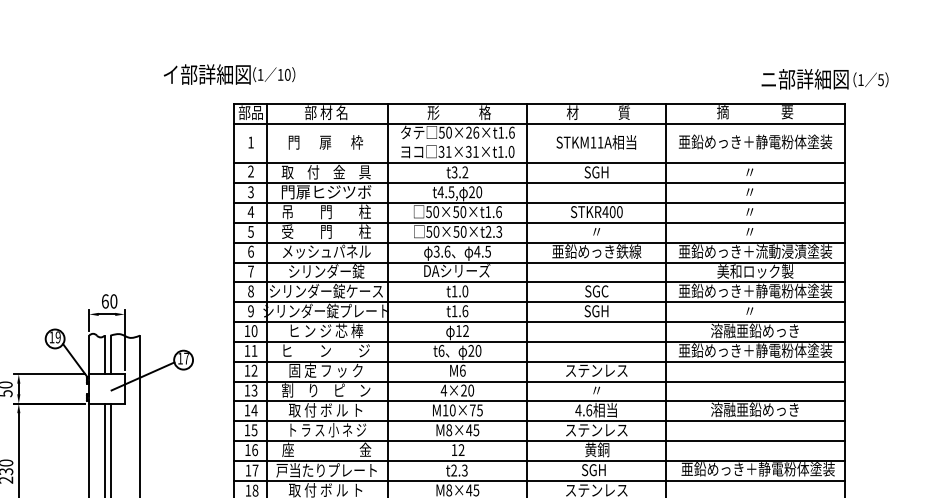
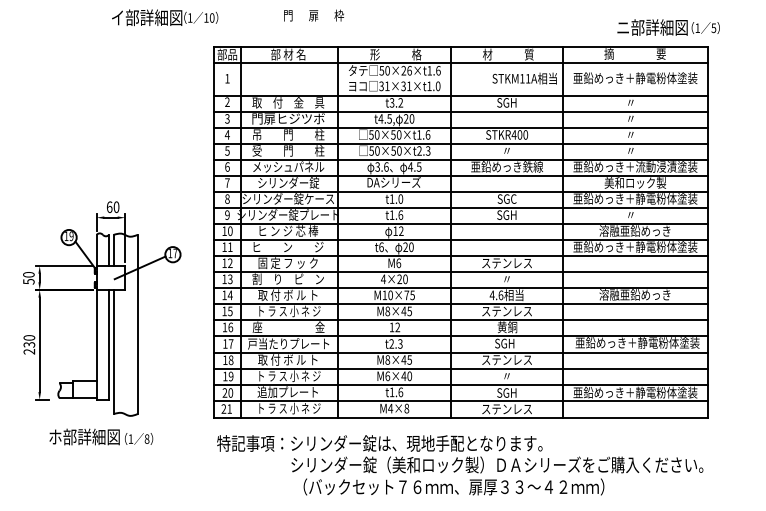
text: (230, 74) -> (165, 17), moved
text: (824, 79) -> (668, 27), moved
text: (325, 142) -> (313, 15), moved
text: (596, 142) -> (524, 78), moved

